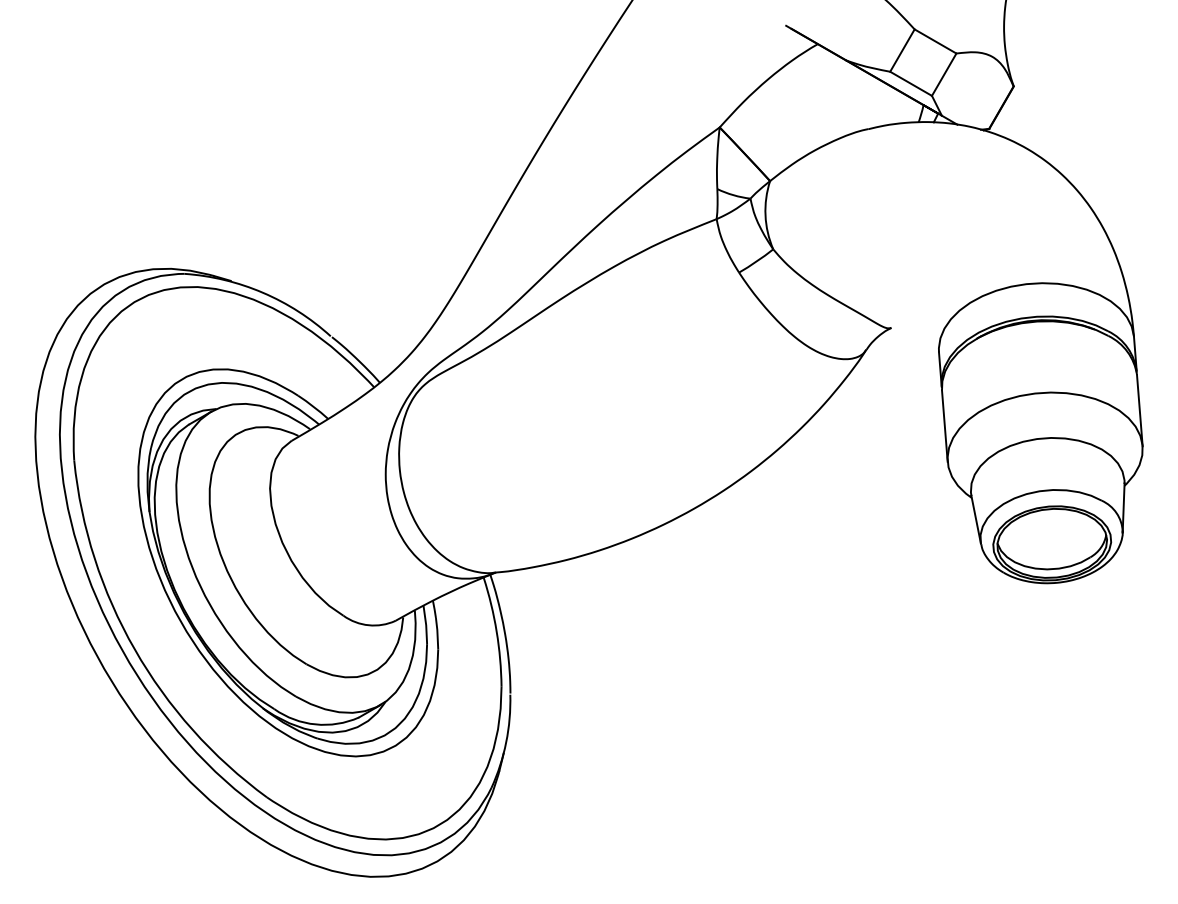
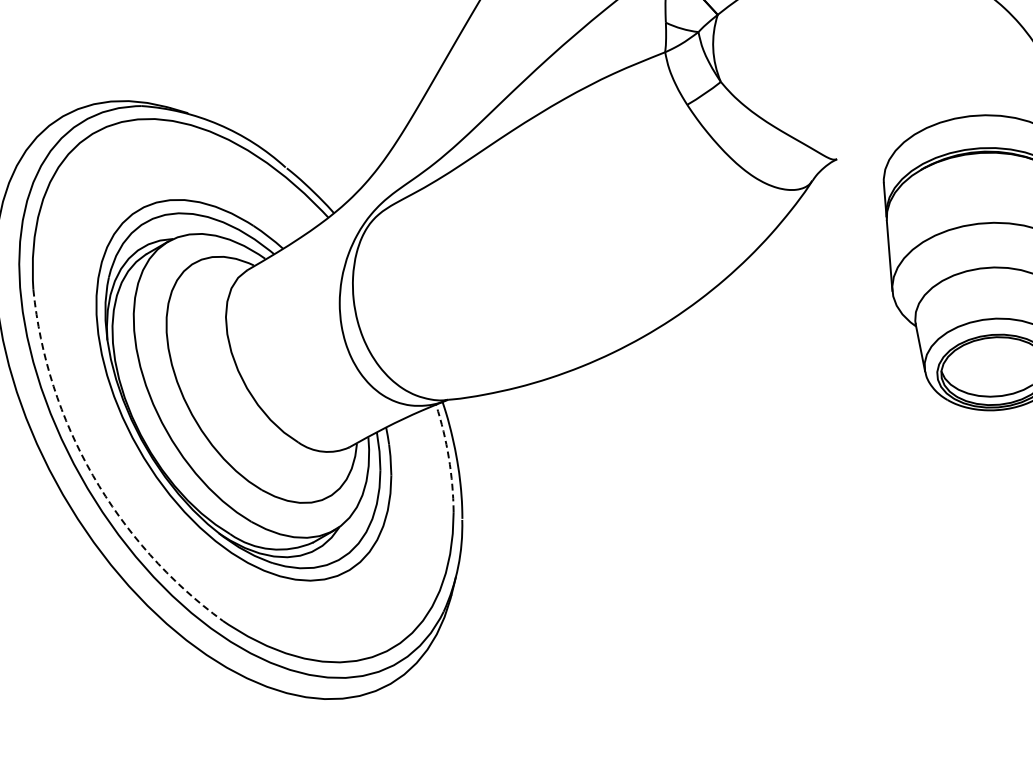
arc: (496, 631) -> (448, 457), solid -> dashed
arc: (134, 649) -> (92, 475), solid -> dashed

